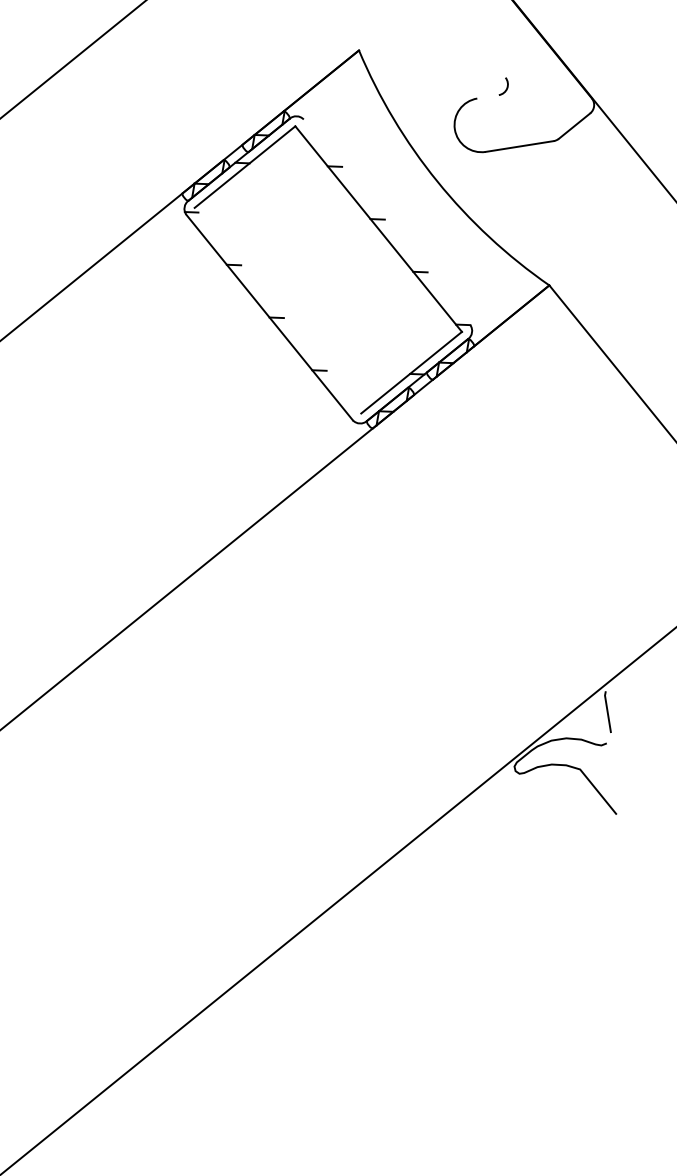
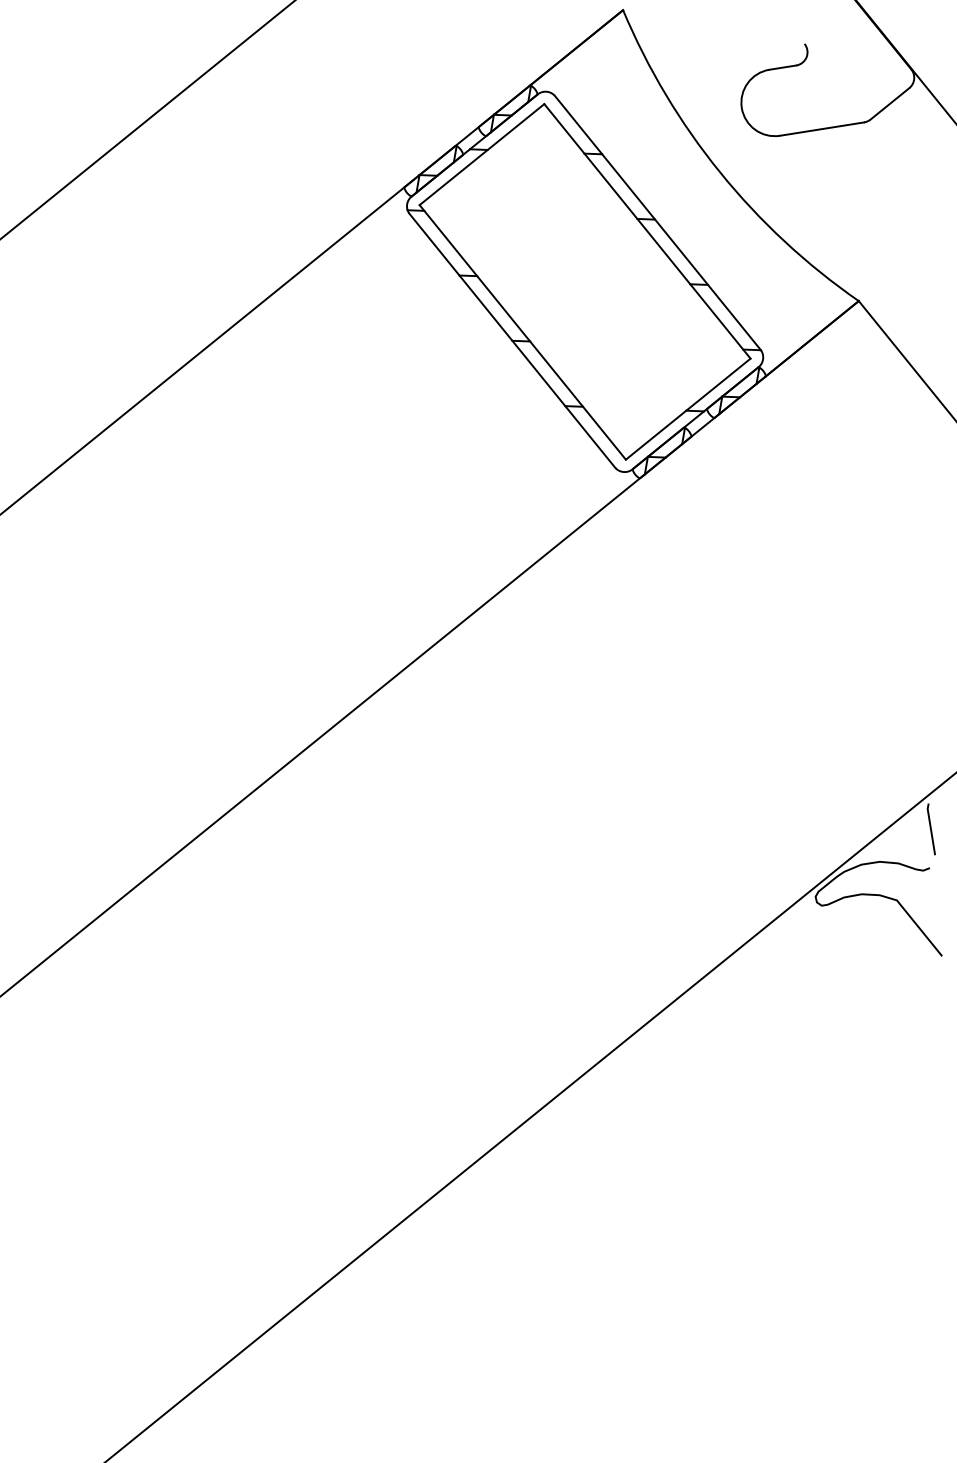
line: (487, 96) -> (782, 67), added
line: (386, 221) -> (657, 222), added
line: (277, 310) -> (522, 332), added

